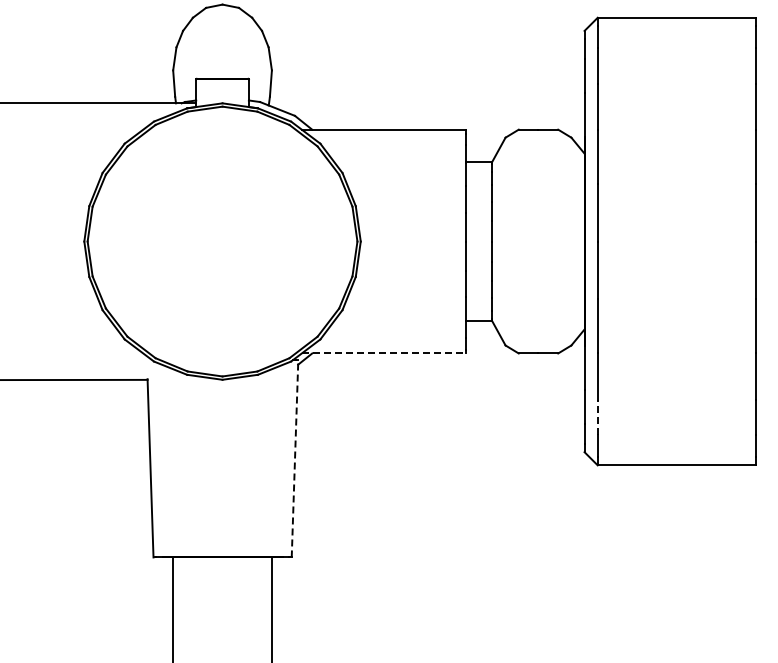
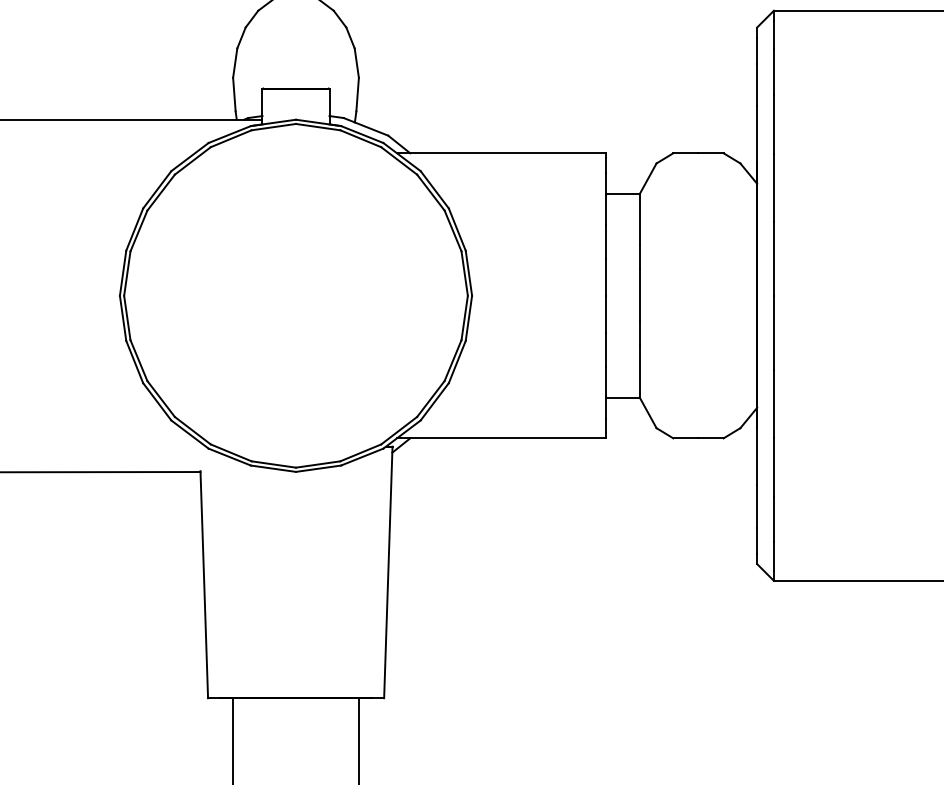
line: (384, 353) -> (502, 438), dashed -> solid
line: (597, 417) -> (773, 519), dashed -> solid
line: (295, 458) -> (388, 572), dashed -> solid

